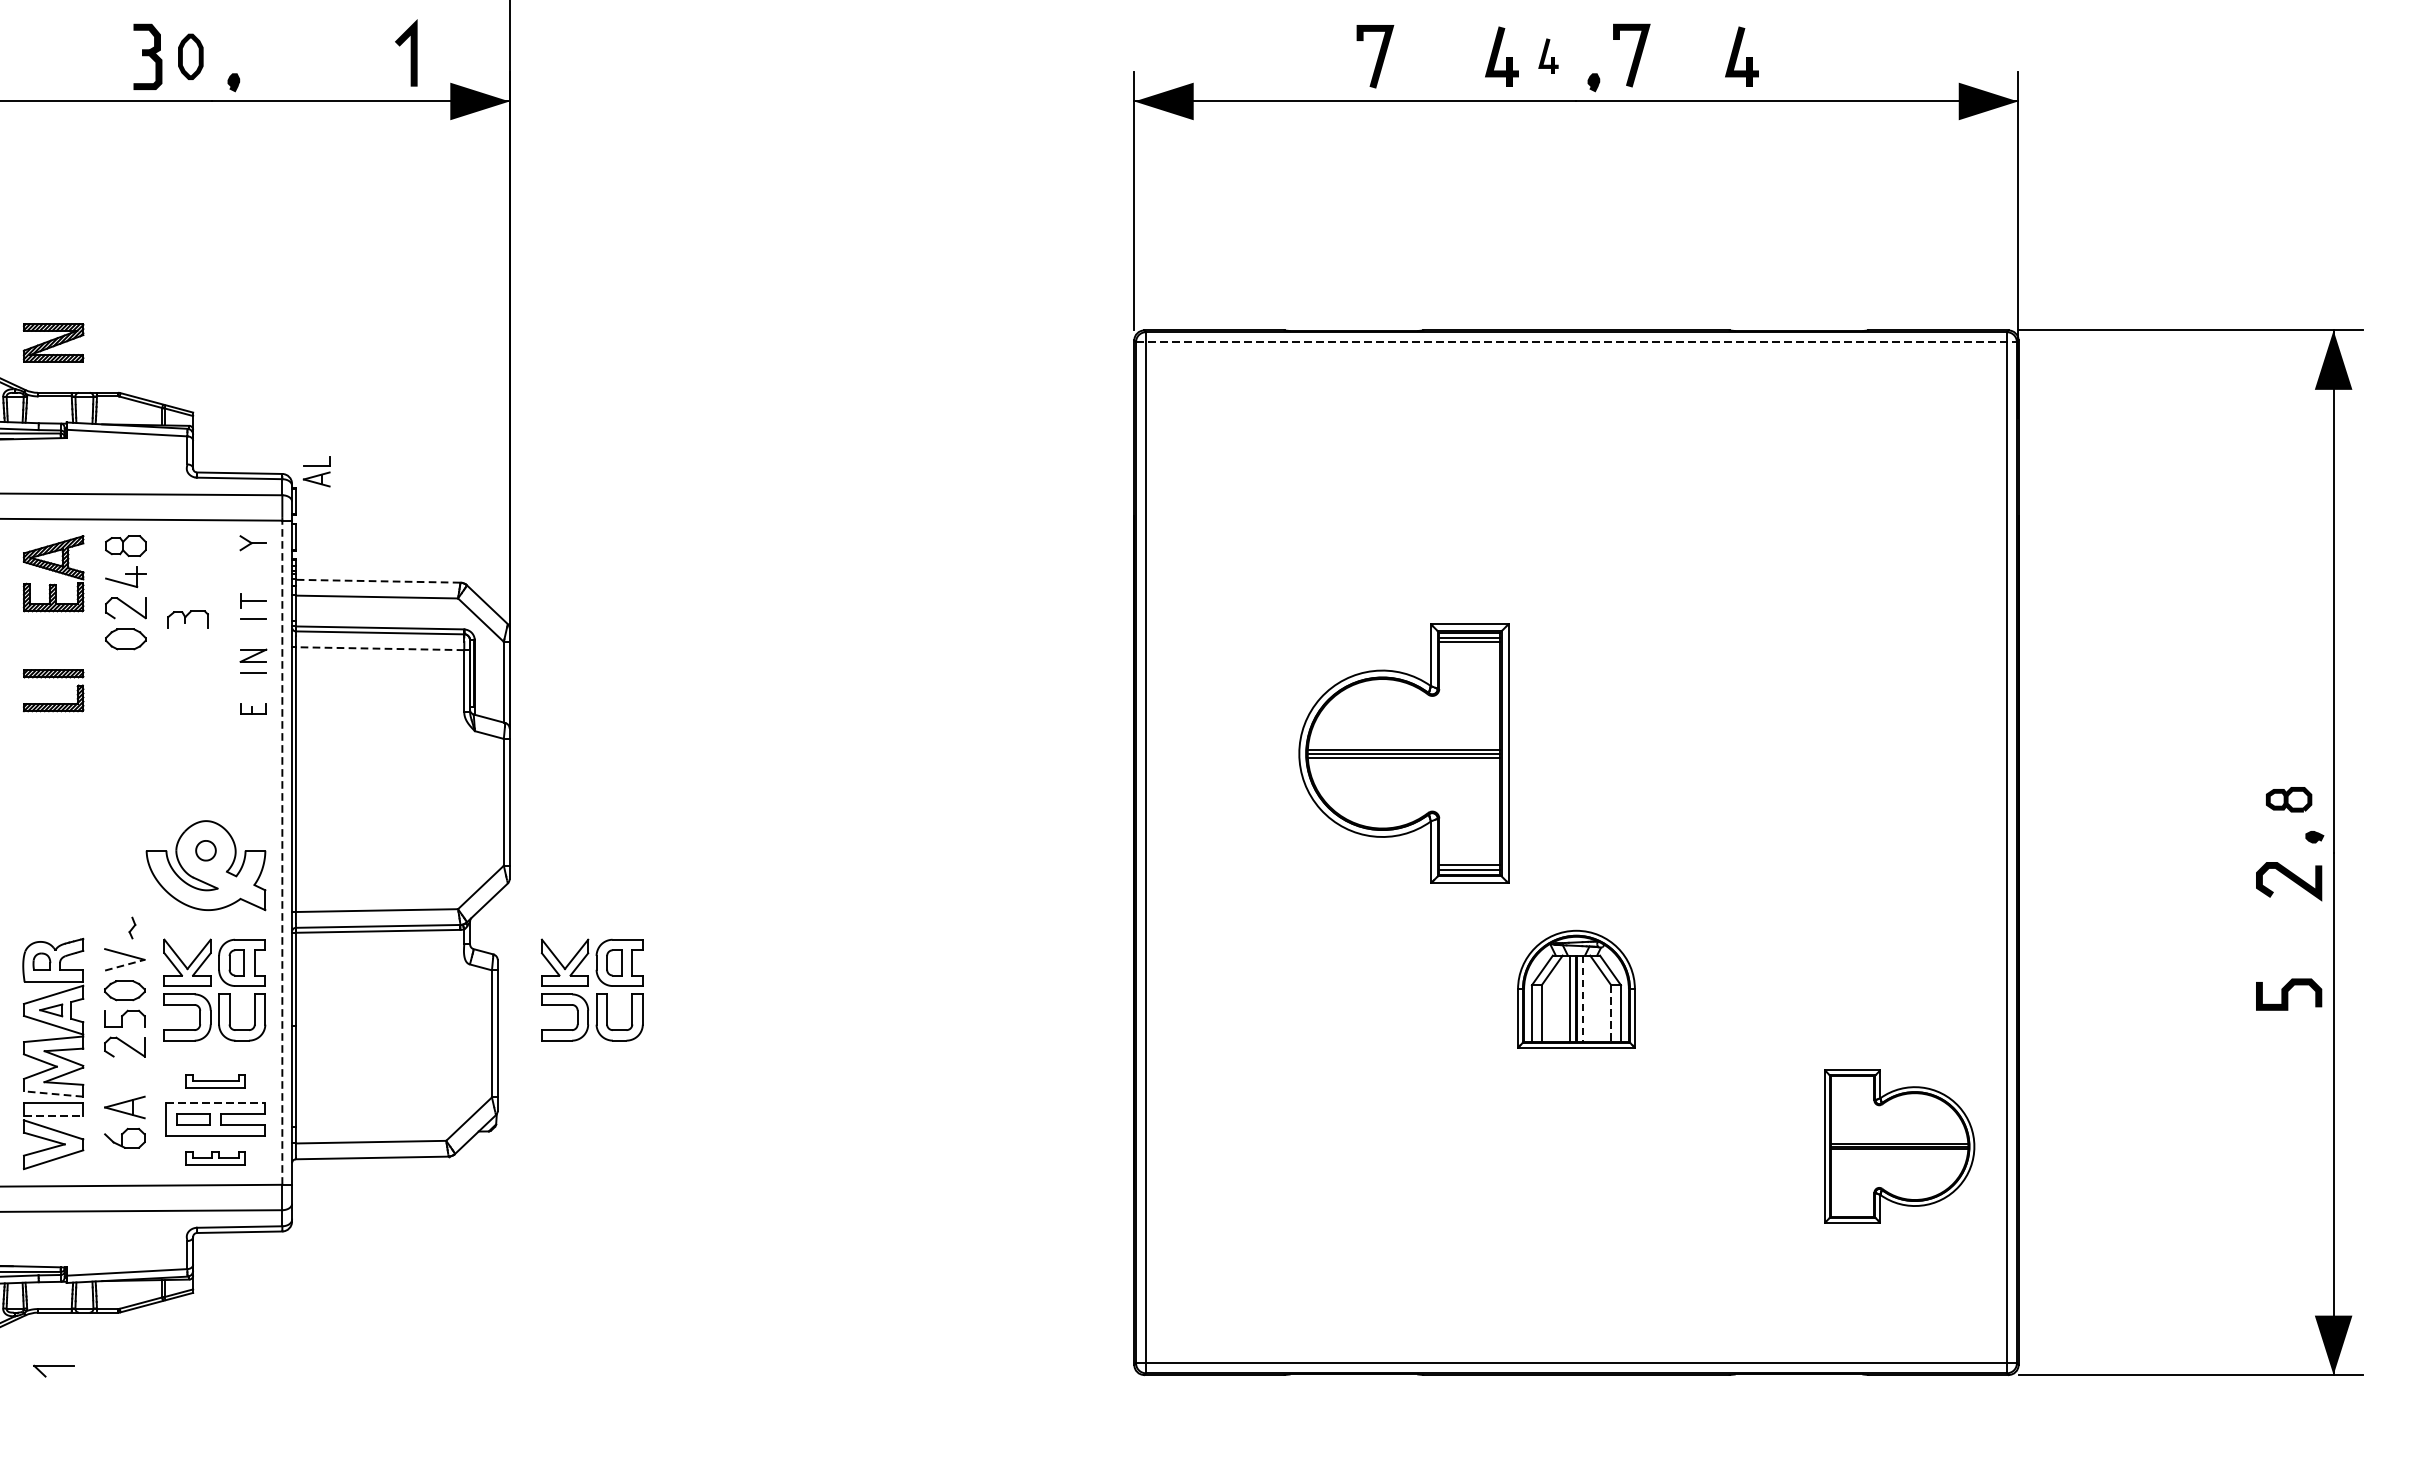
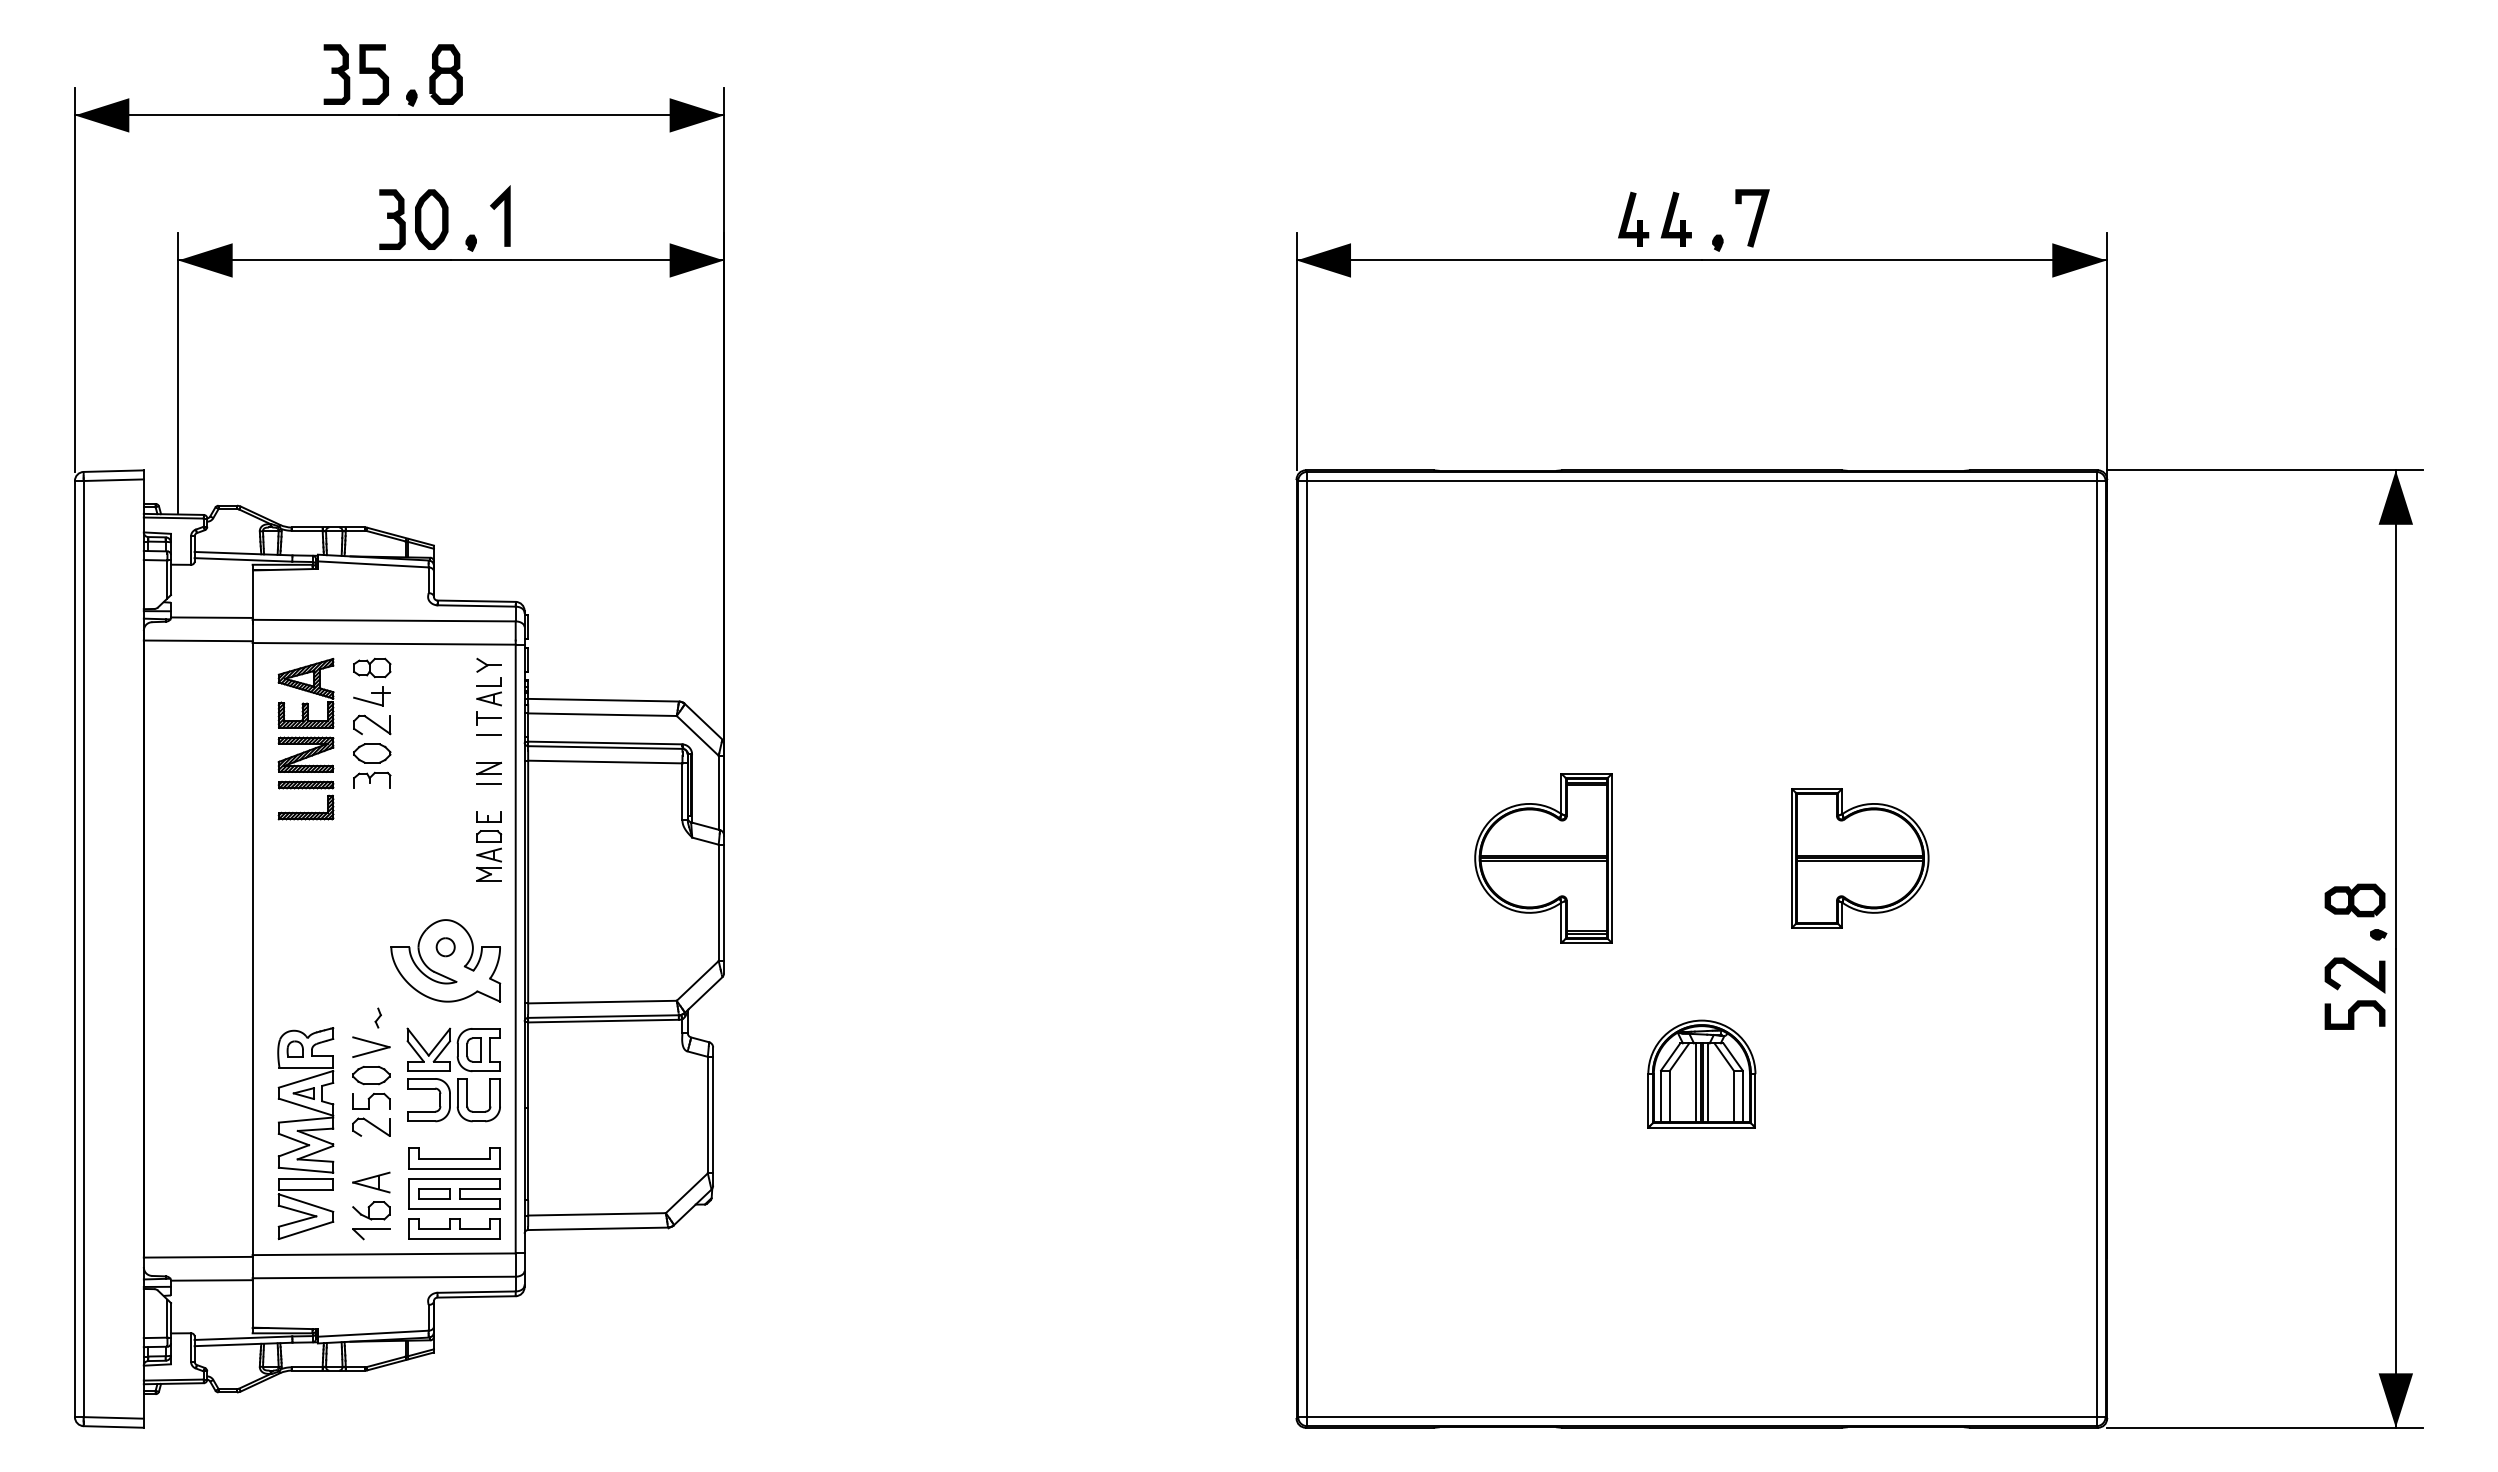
line: (410, 52) -> (504, 215), moved
part: (1547, 55) -> (1675, 218), size x1.67
part: (1741, 55) -> (1853, 218), removed
part: (190, 56) -> (431, 219), size x1.43
line: (1377, 57) -> (1519, 220), removed
part: (53, 342) -> (305, 754), moved
line: (1576, 342) -> (1701, 481), dashed -> solid
part: (315, 471) -> (488, 691), moved
line: (378, 581) -> (603, 700), dashed -> solid
part: (188, 618) -> (372, 779), moved
line: (379, 649) -> (604, 762), dashed -> solid
part: (253, 750) -> (489, 855), added
part: (1403, 753) -> (1543, 858), size x0.71
part: (2288, 799) -> (2354, 900), size x1.43
line: (282, 849) -> (515, 946), dashed -> solid
line: (125, 965) -> (371, 1052), dashed -> solid
part: (591, 989) -> (799, 1074), removed
curve: (2288, 993) -> (2354, 1014), moved
line: (1582, 999) -> (1707, 1083), dashed -> solid
line: (1610, 1013) -> (1733, 1096), dashed -> solid
part: (215, 1081) -> (454, 1158), size x1.67
line: (53, 1094) -> (305, 1170), dashed -> solid
line: (216, 1103) -> (455, 1178), dashed -> solid
line: (54, 1116) -> (306, 1190), dashed -> solid
part: (1900, 1146) -> (1860, 858), moved
part: (215, 1157) -> (454, 1228), size x1.67
part: (54, 1371) -> (371, 1234), moved

